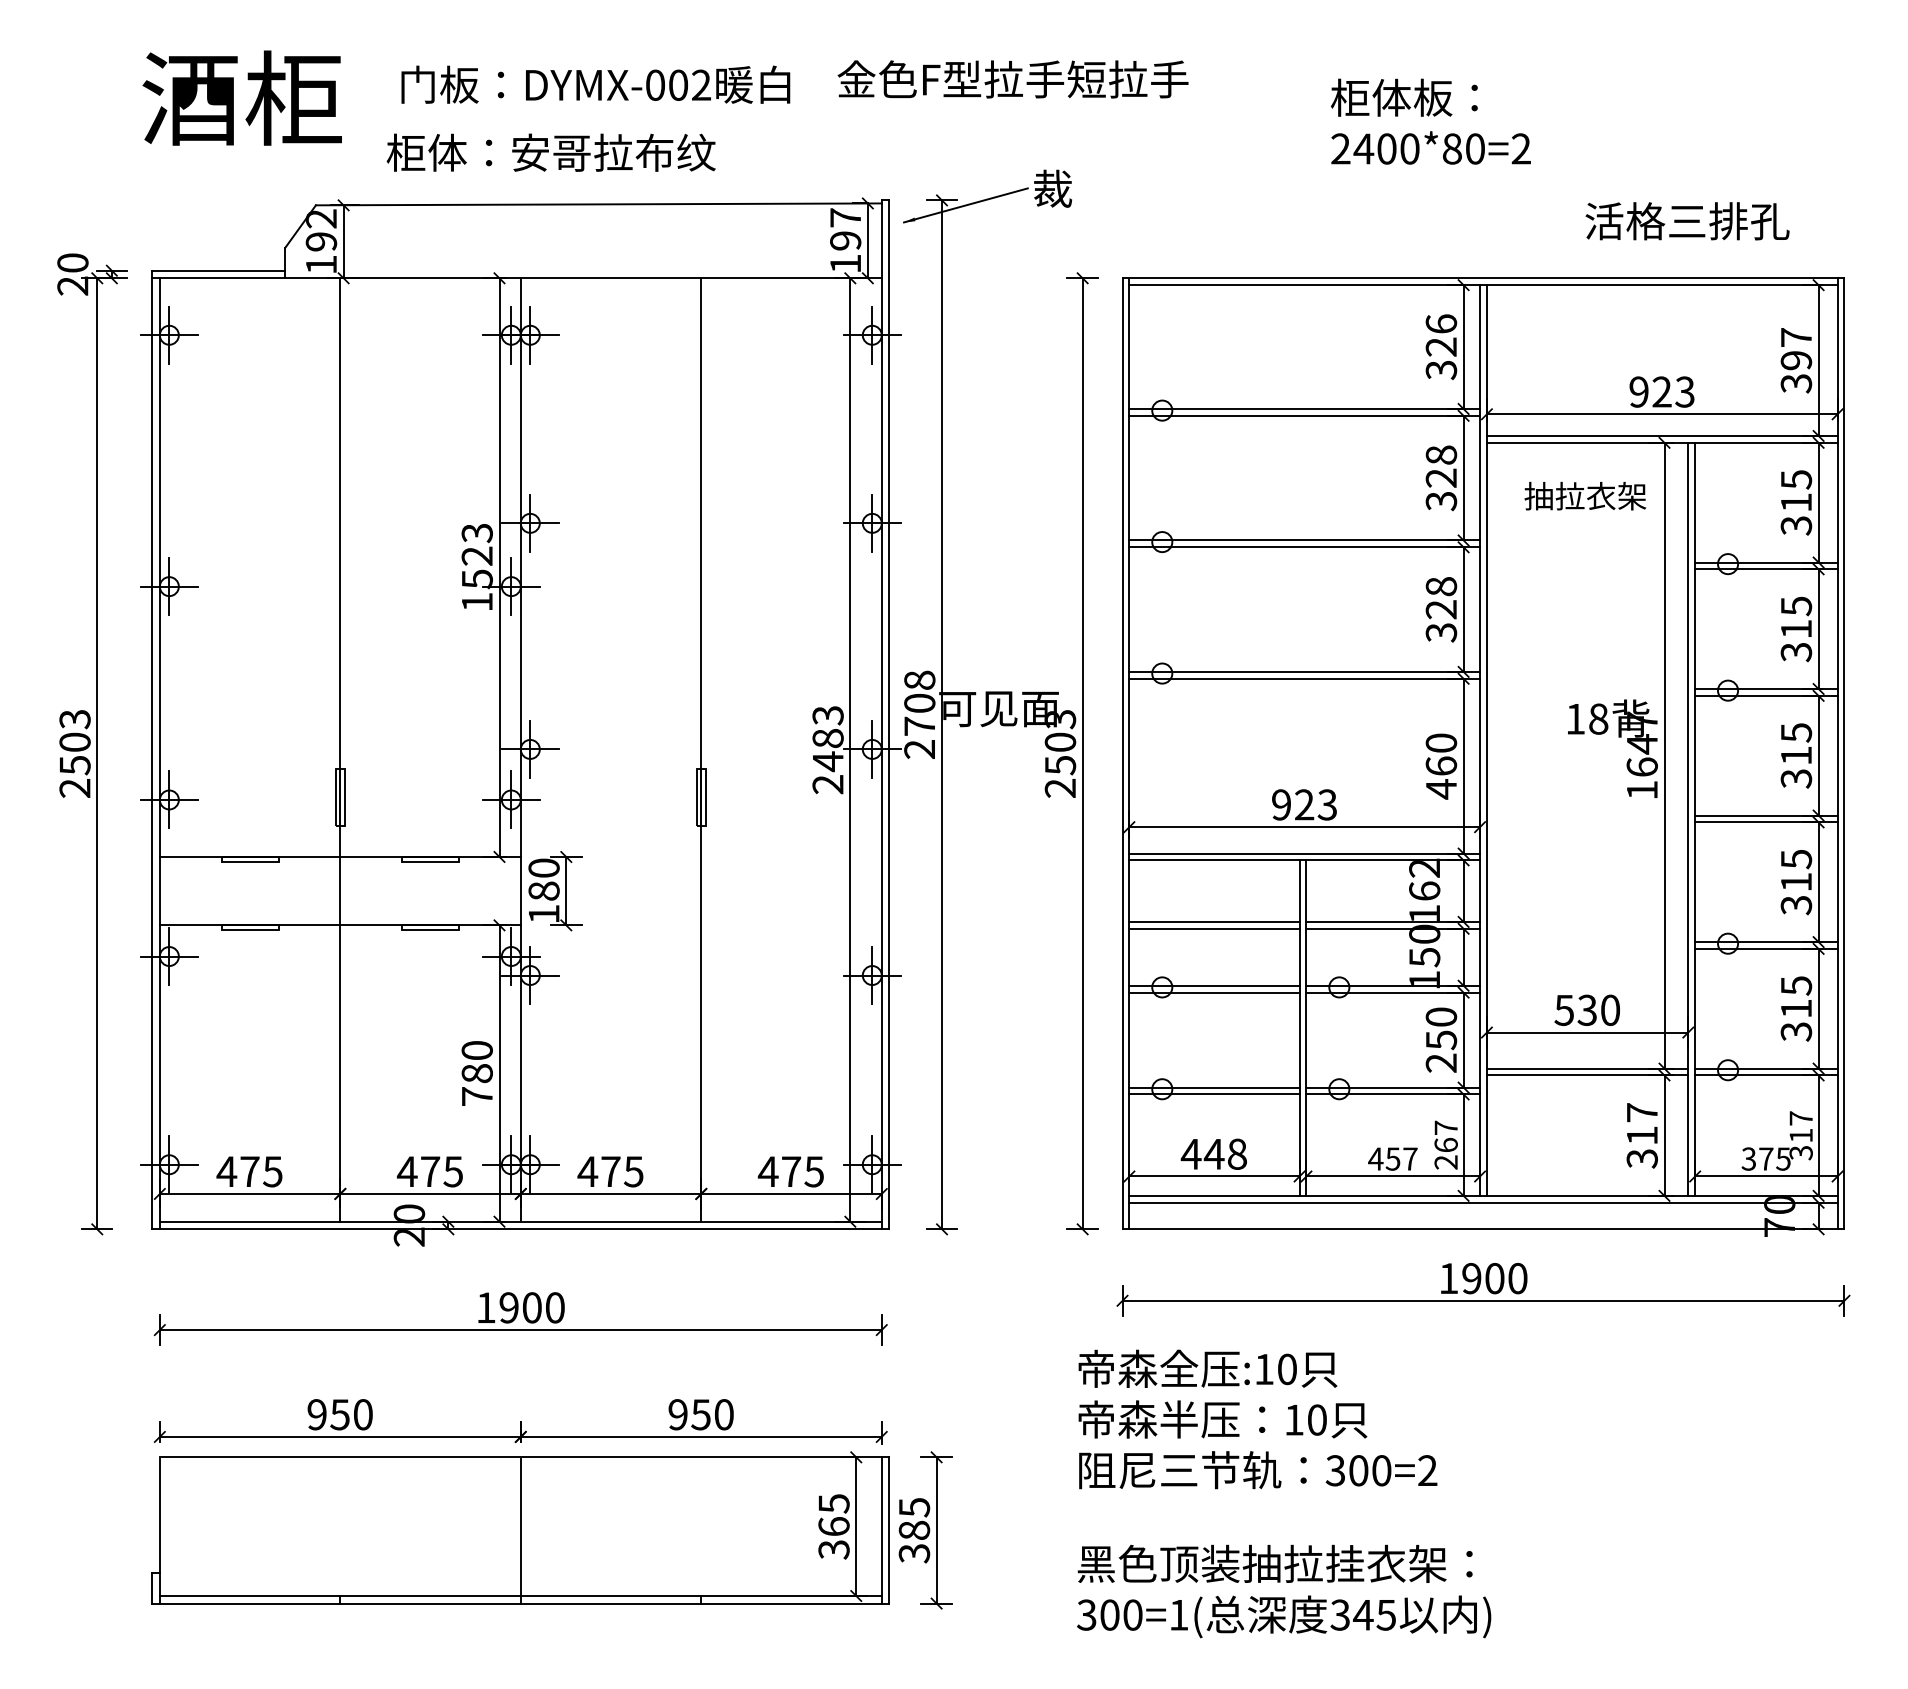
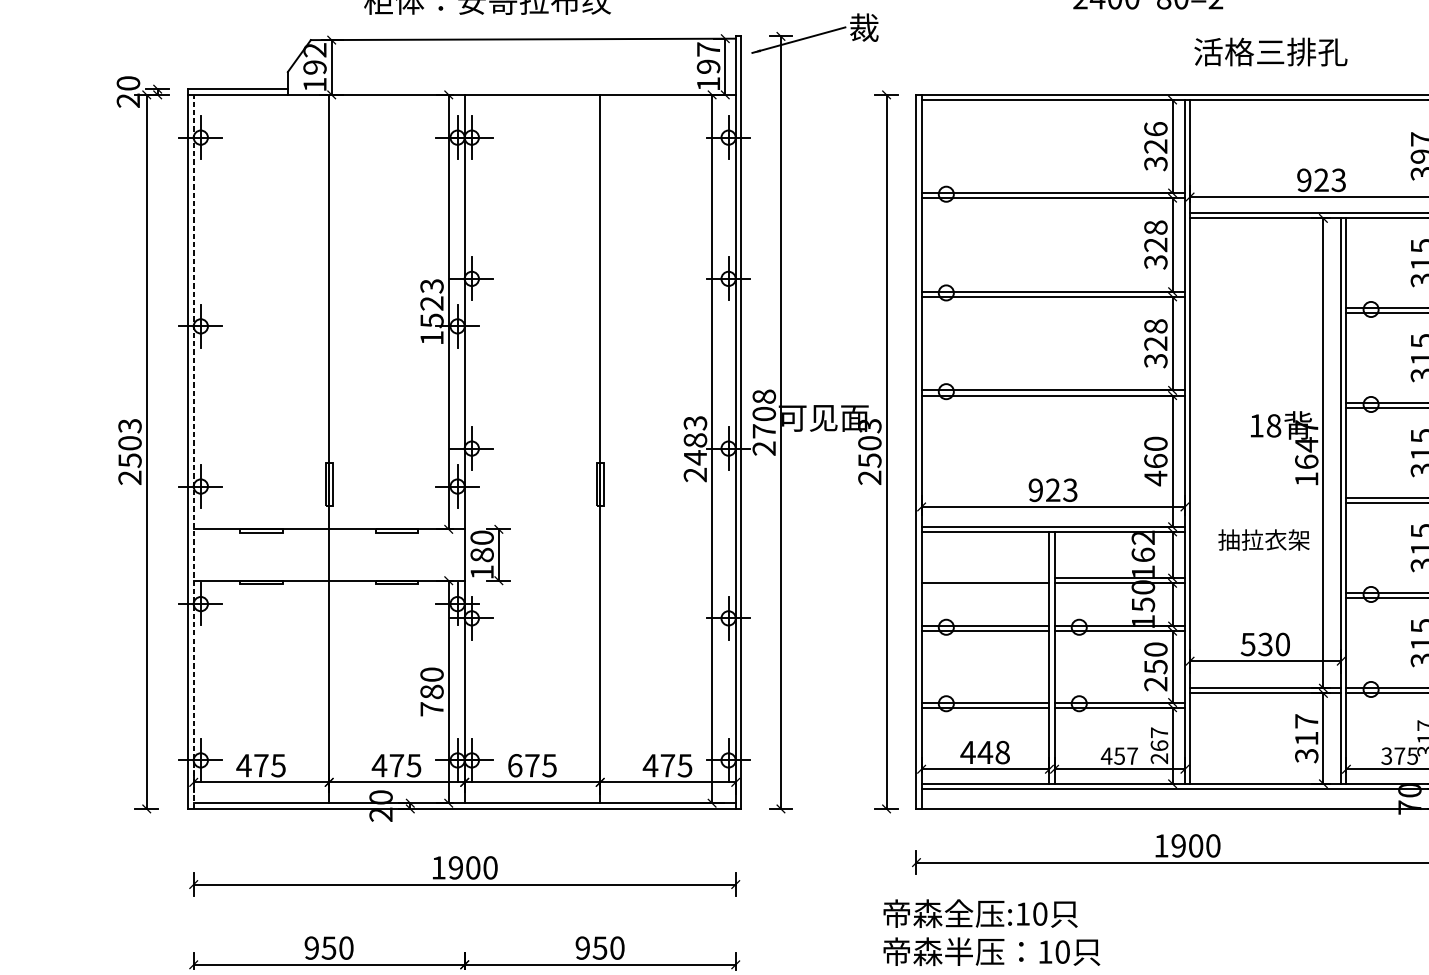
text: (1687, 221) -> (1270, 52), moved
text: (1585, 495) -> (1264, 539), moved
line: (159, 753) -> (193, 451), solid -> dashed
line: (1214, 921) -> (985, 577), removed
text: (587, 1171) -> (514, 765), 475 -> 675

